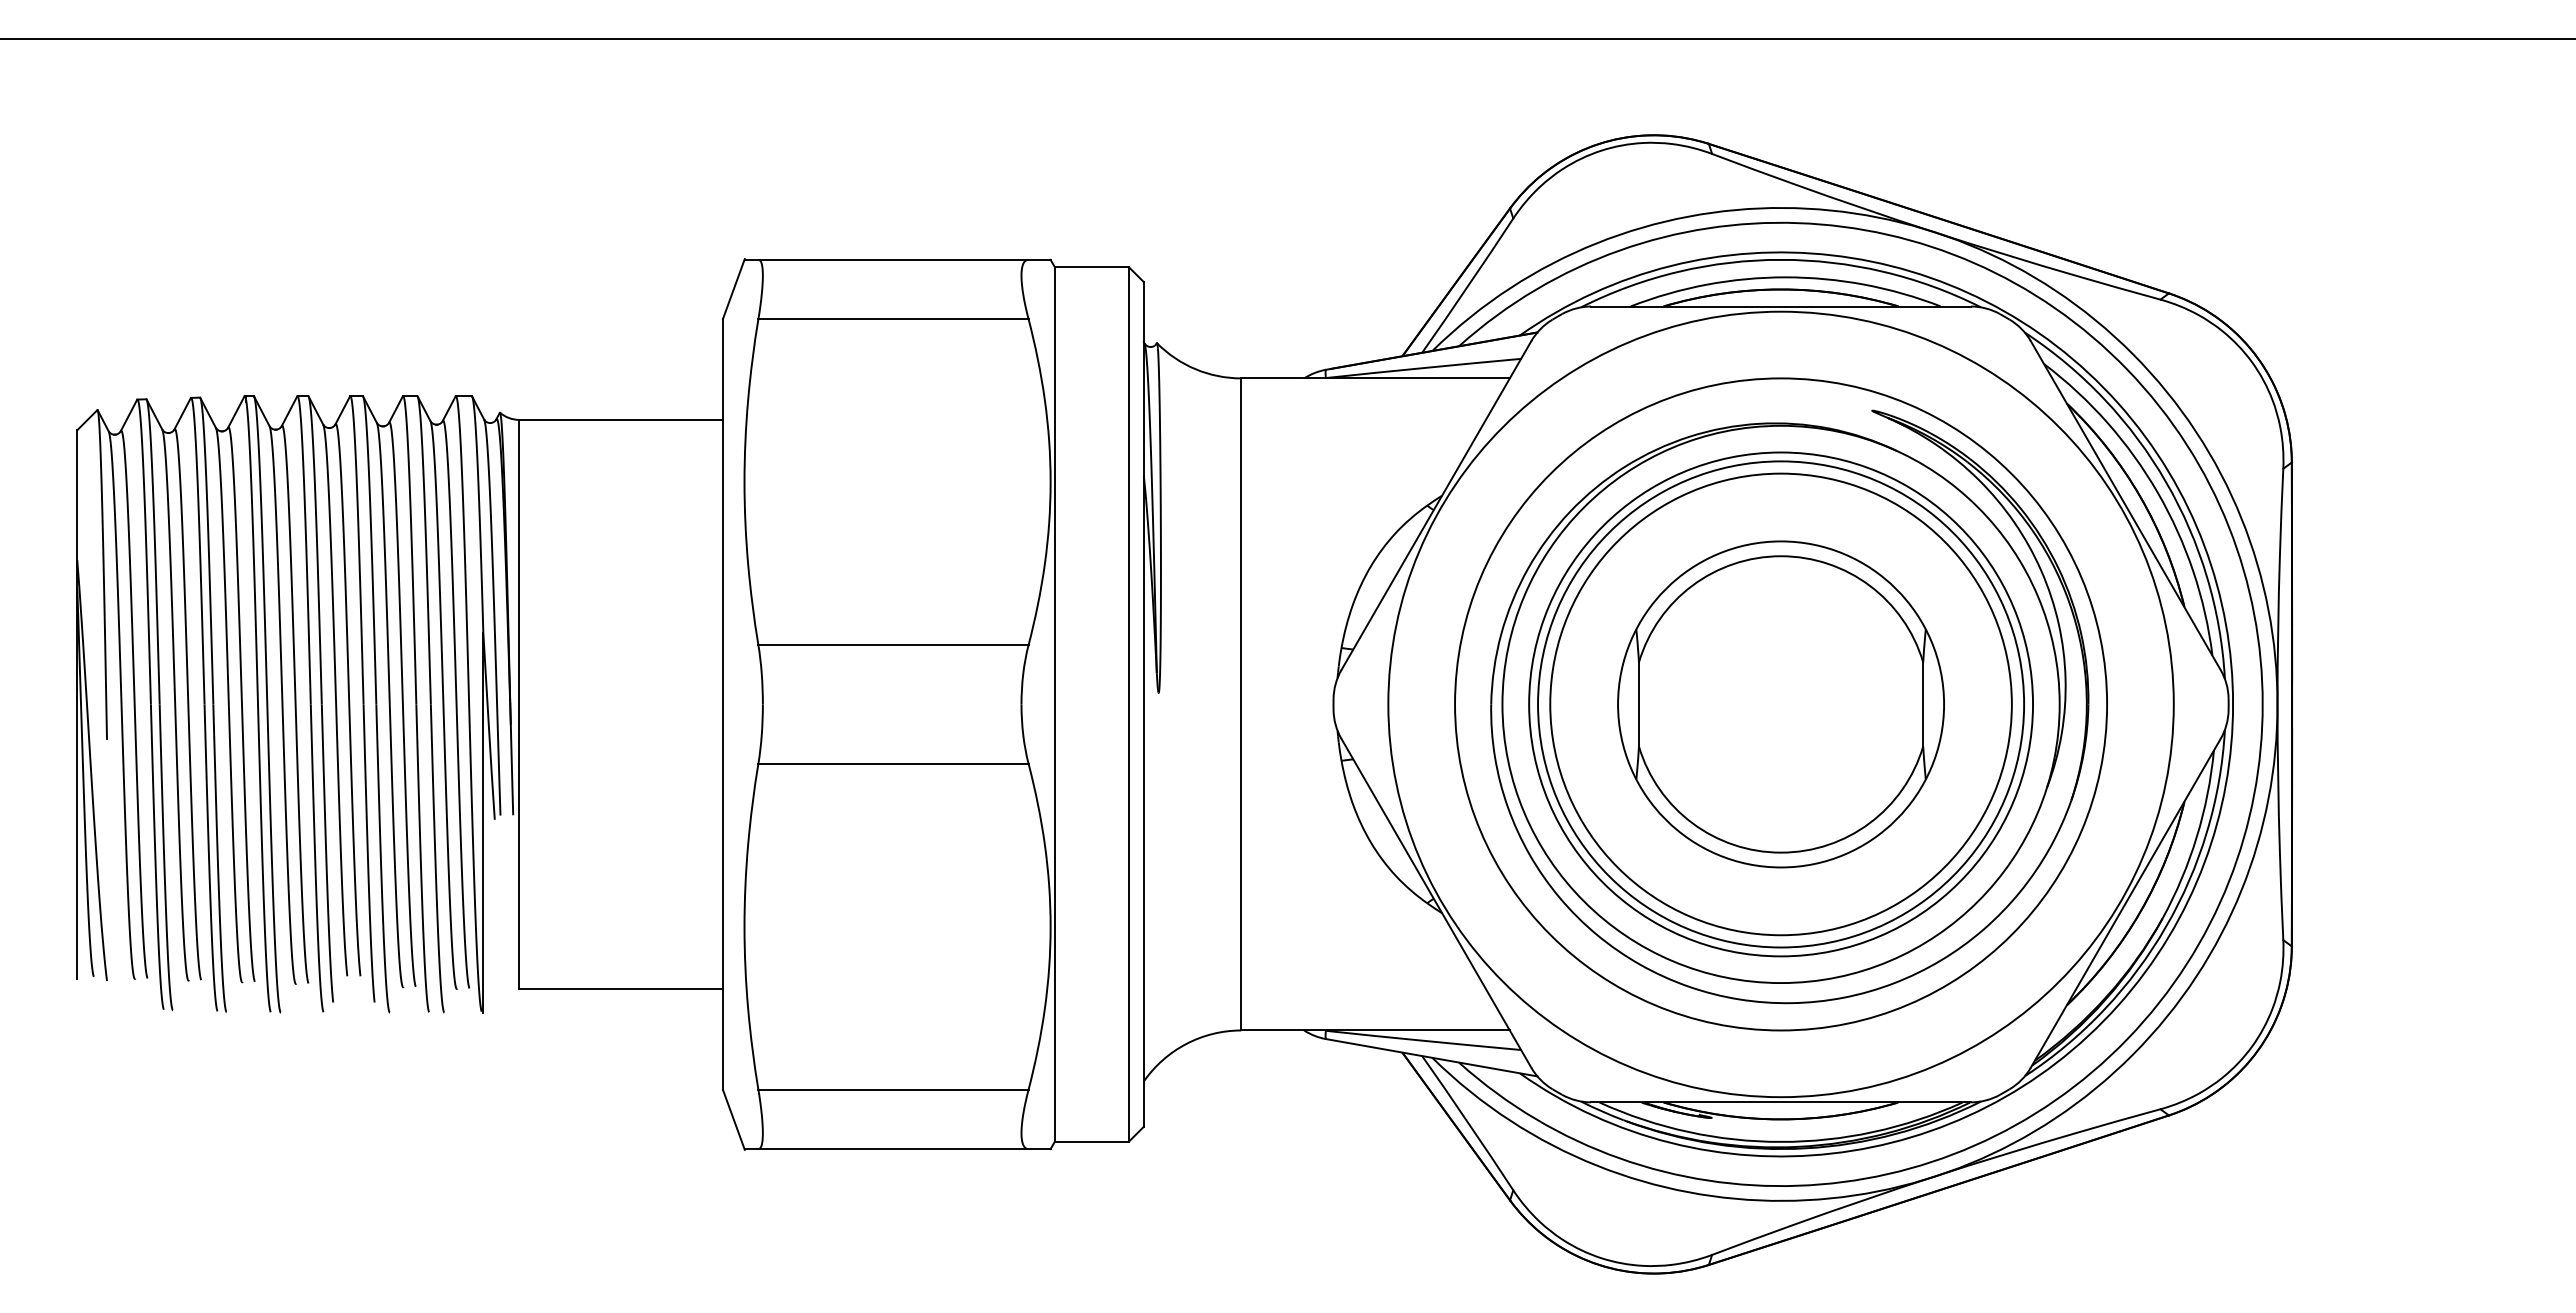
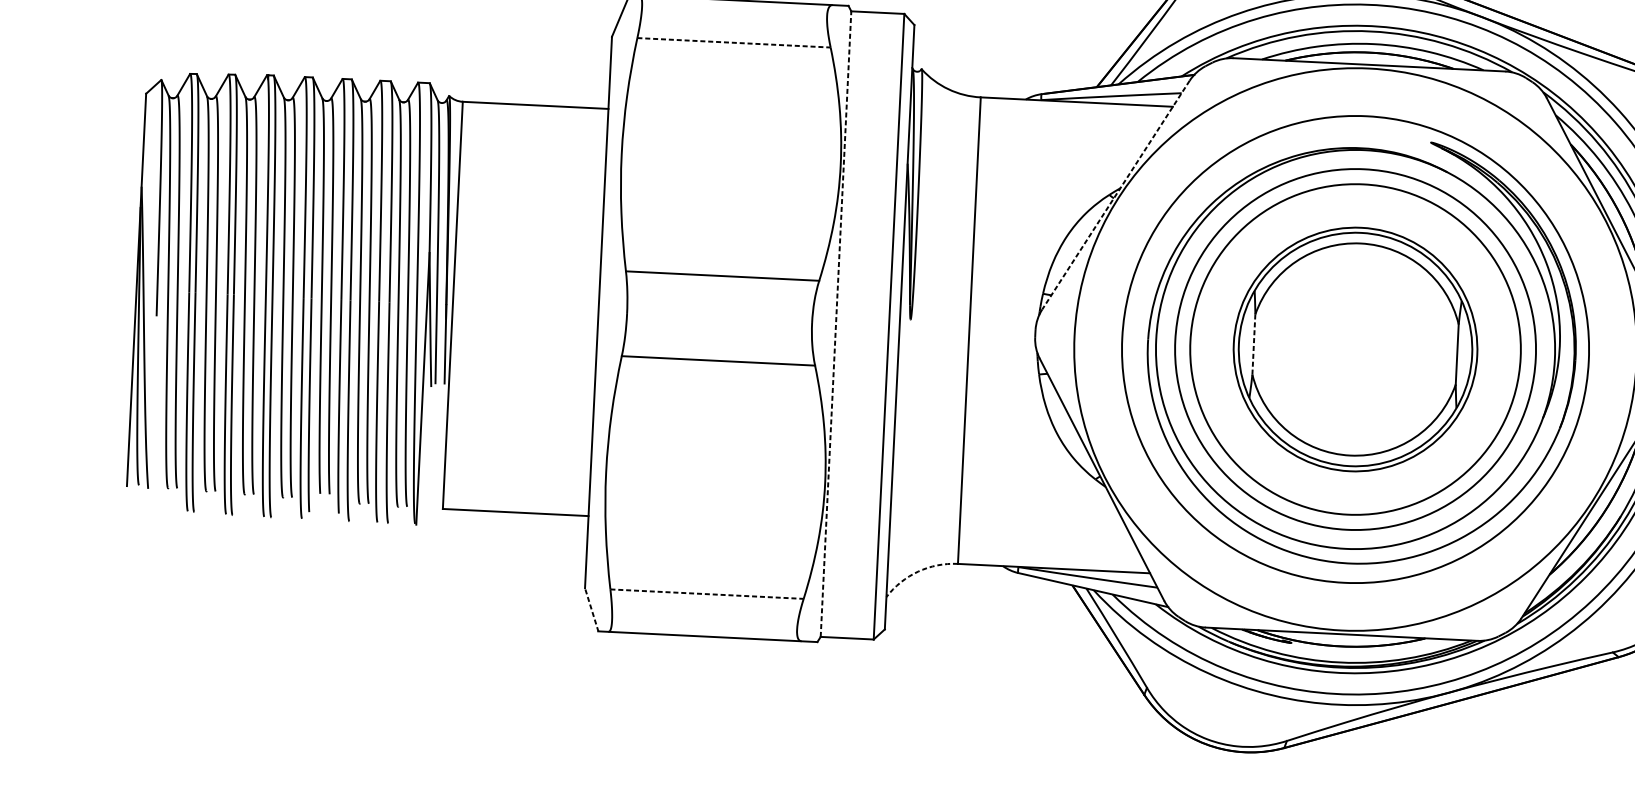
line: (894, 319) -> (734, 43), solid -> dashed
line: (1436, 505) -> (1115, 195), solid -> dashed
line: (1054, 703) -> (835, 323), solid -> dashed
line: (1638, 704) -> (1253, 344), solid -> dashed
circle: (1781, 704) -> (1355, 349), size x0.7
arc: (1186, 1044) -> (918, 572), solid -> dashed
line: (894, 1089) -> (707, 594), solid -> dashed
line: (733, 1119) -> (591, 609), solid -> dashed

